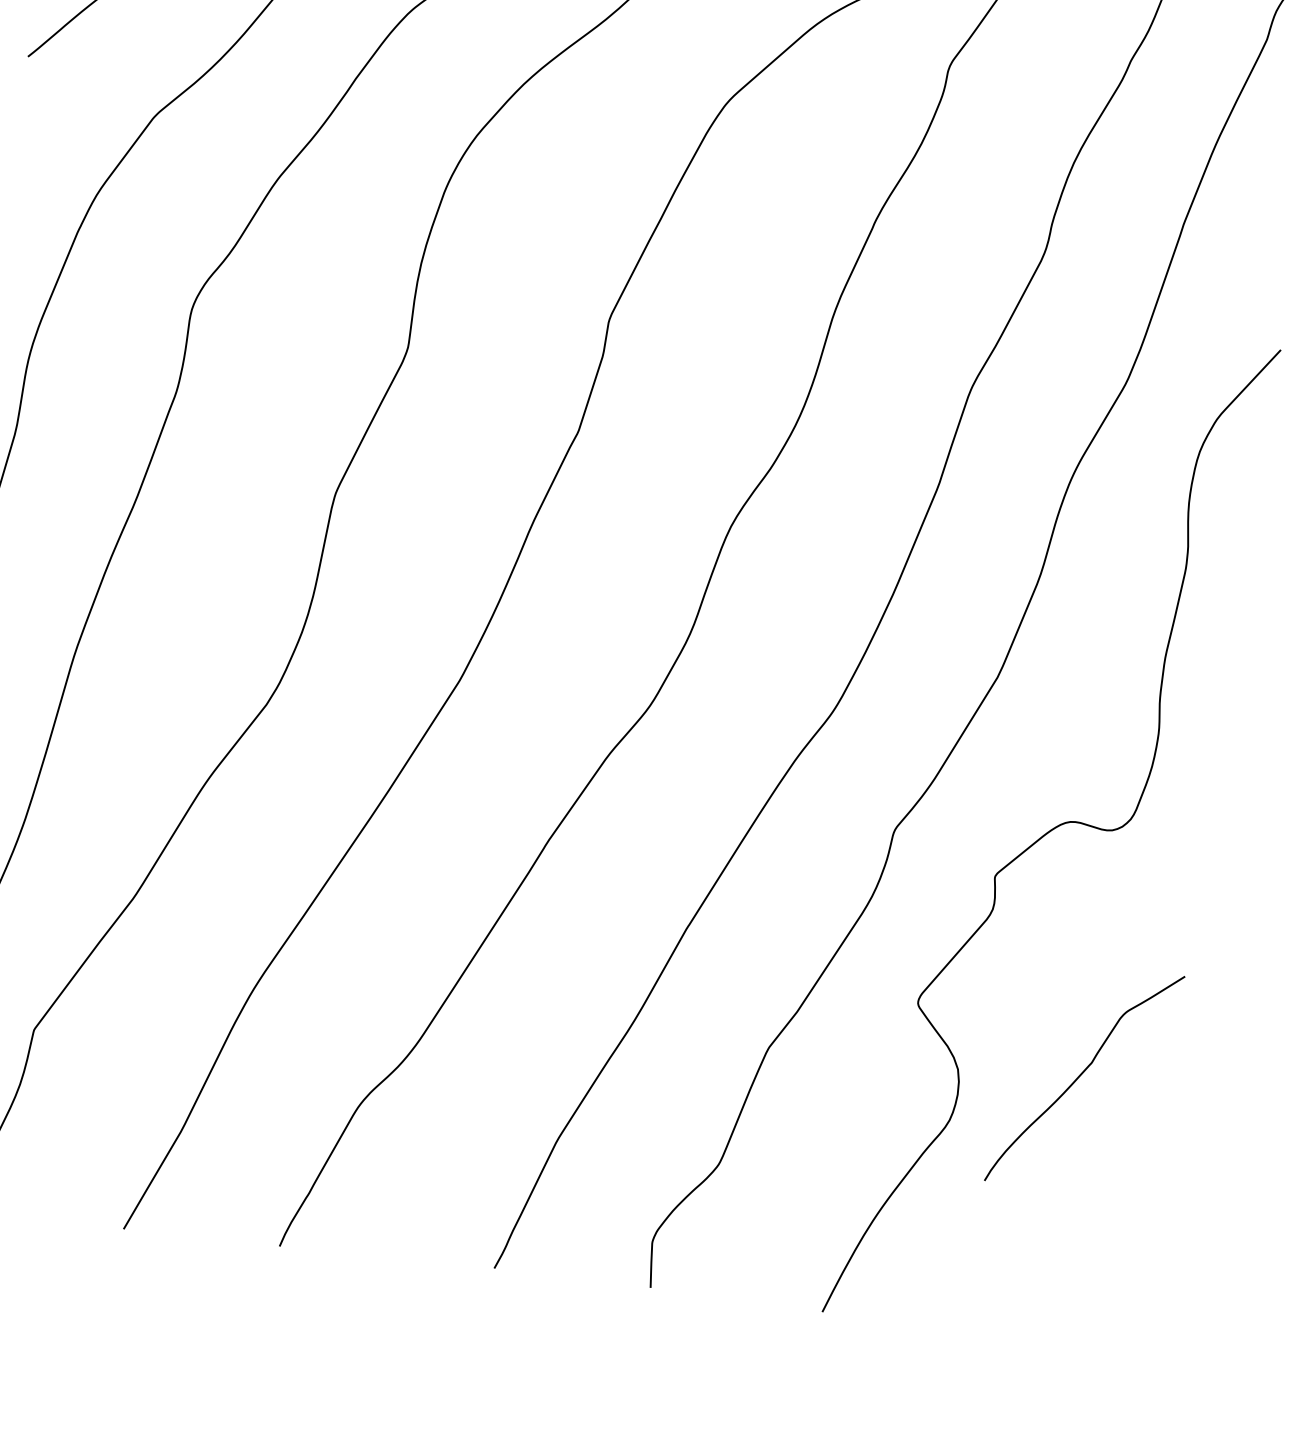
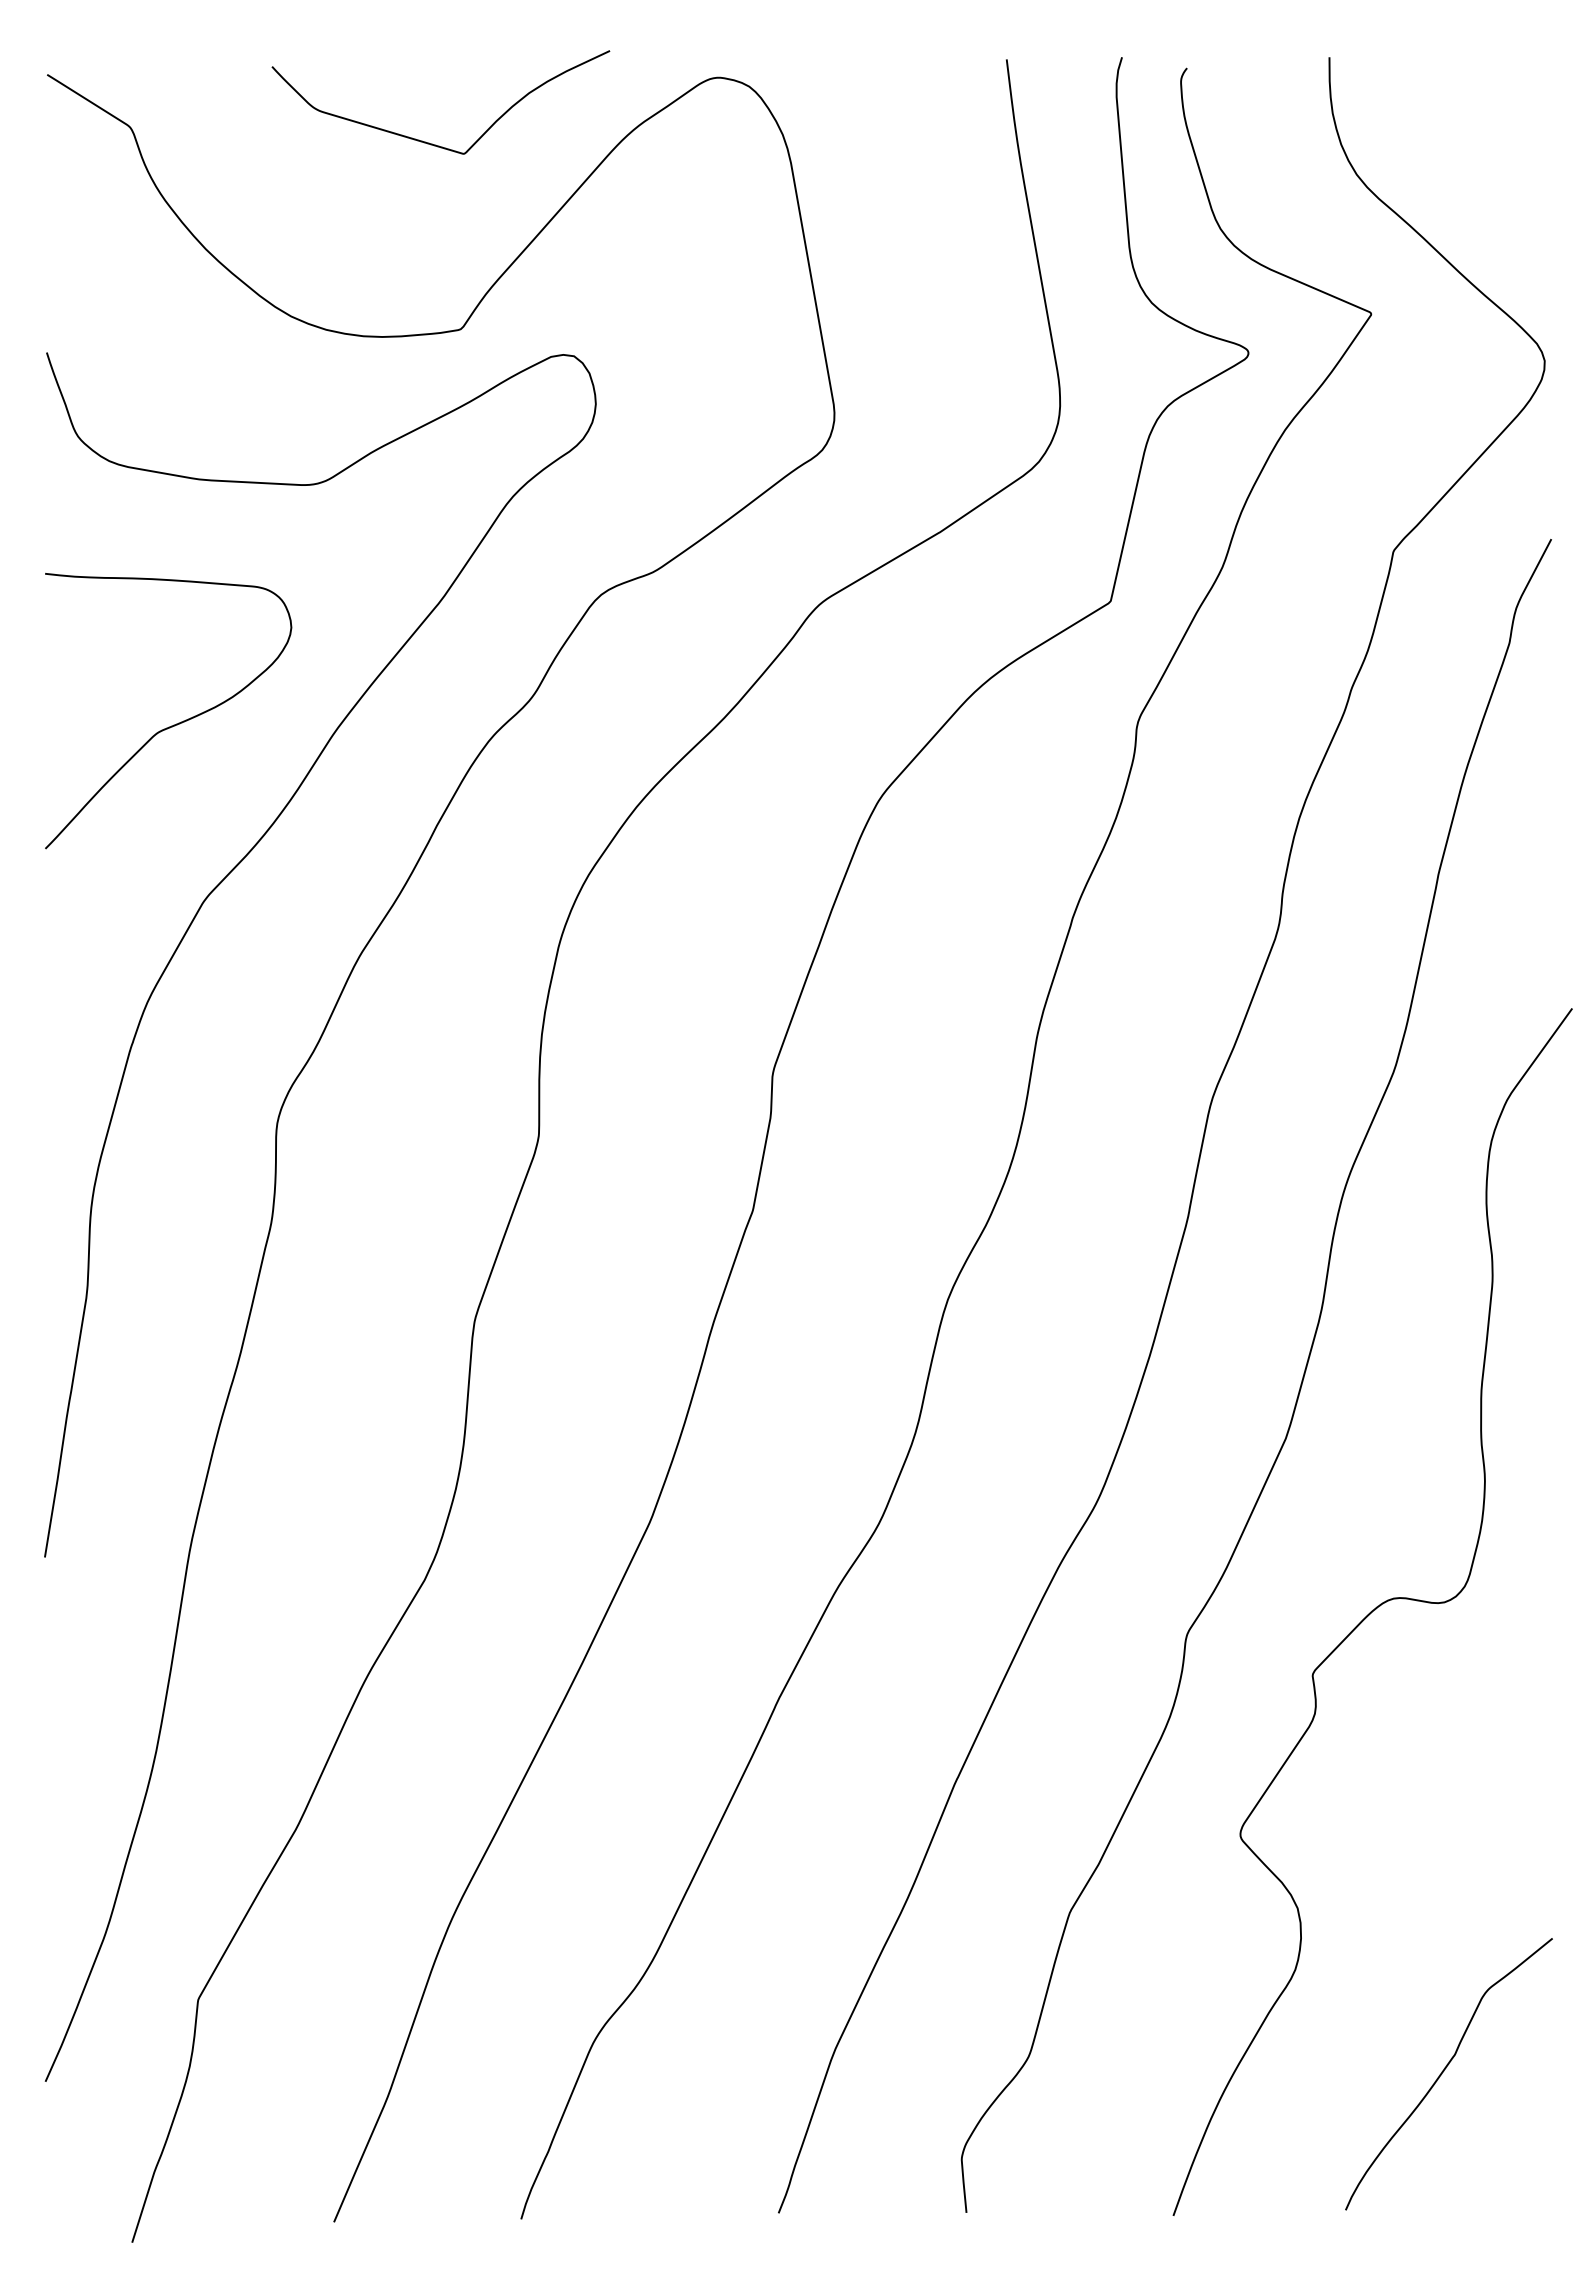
curve: (1081, 1075) -> (1444, 2071), moved

